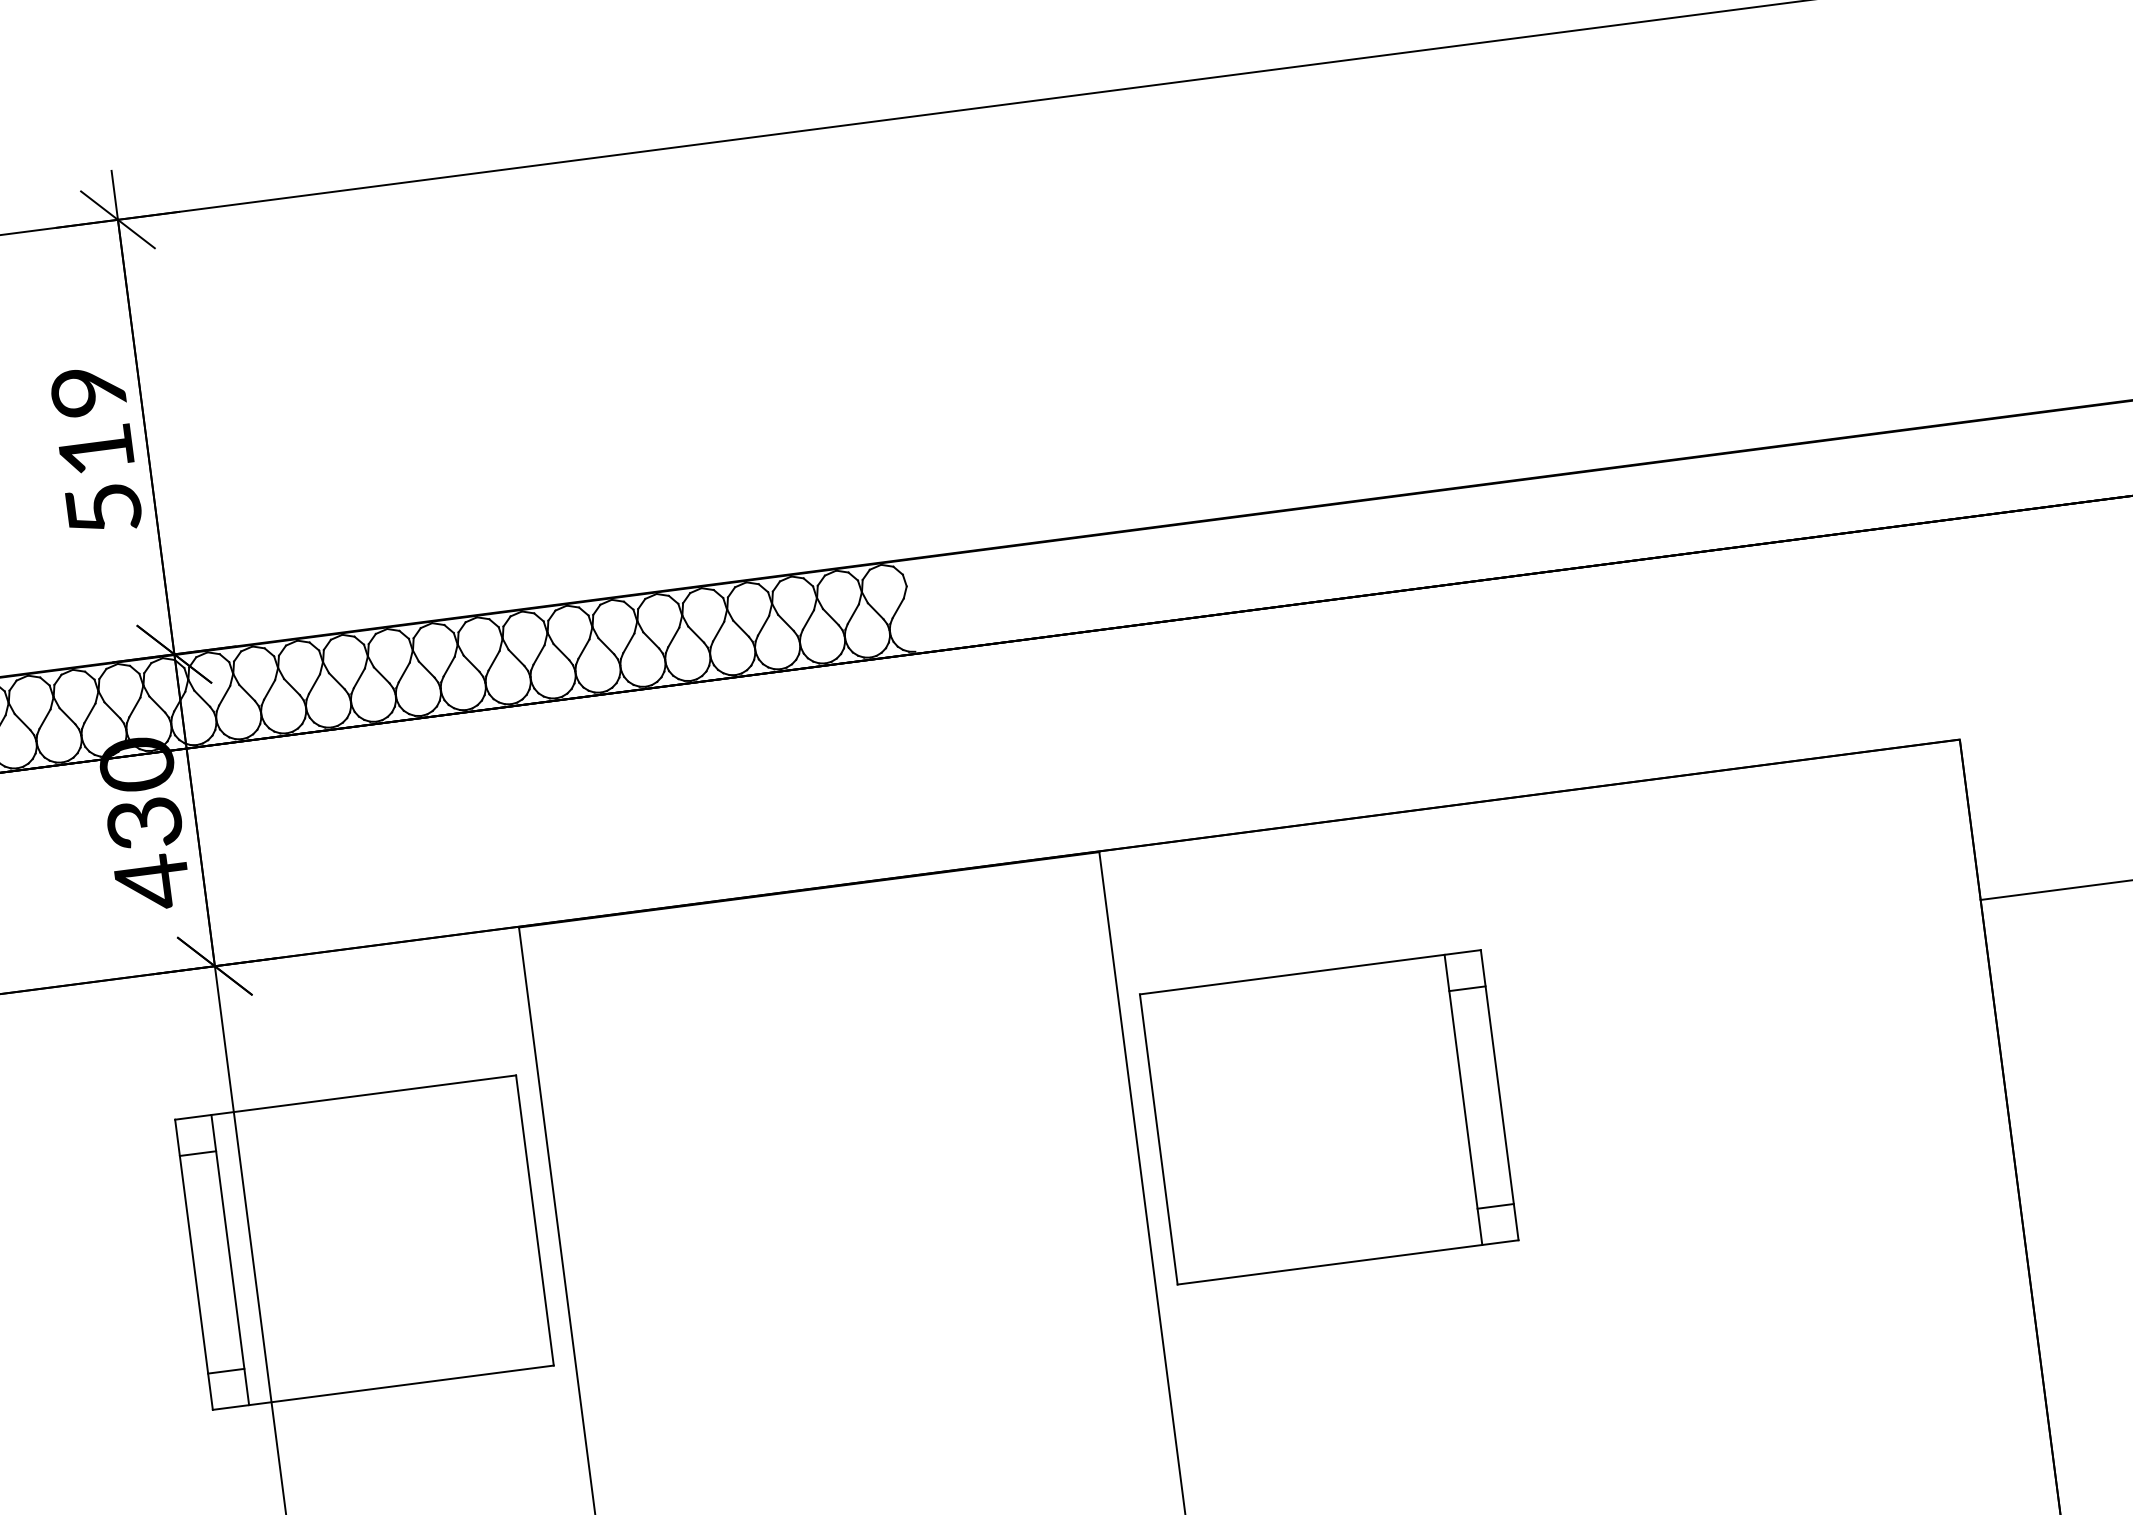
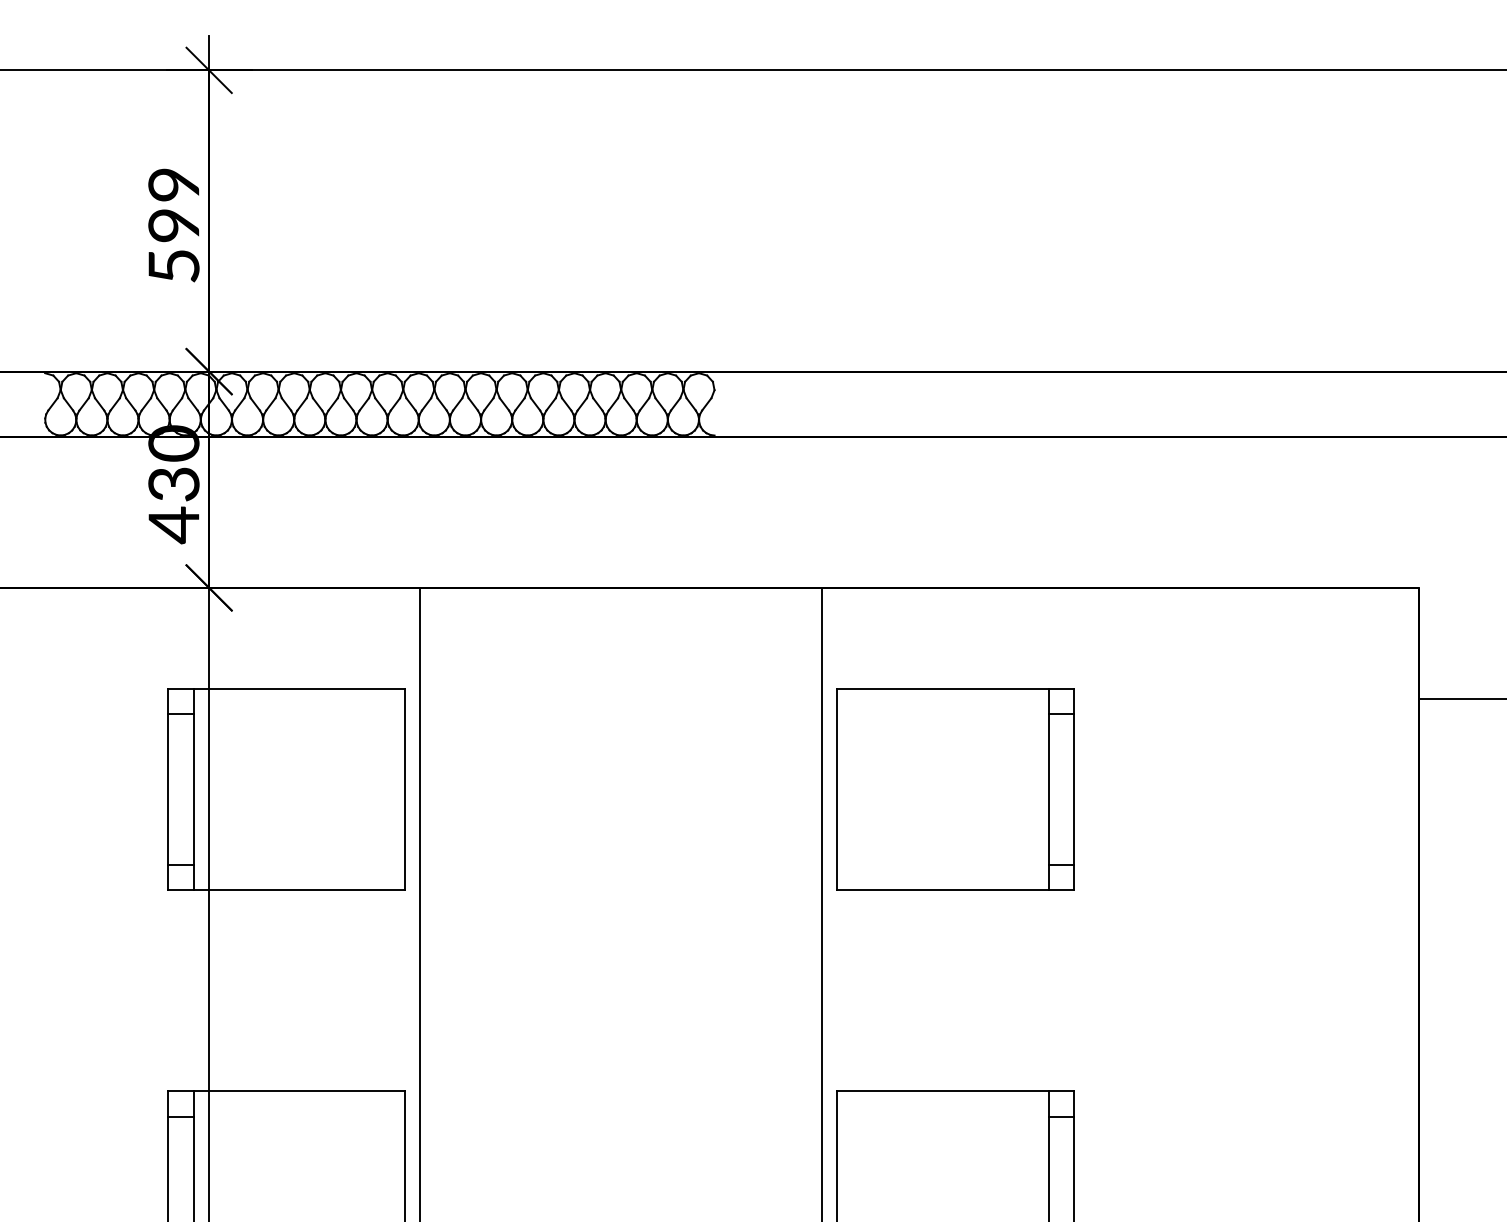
text: (95, 450) -> (173, 225), 519 -> 599

